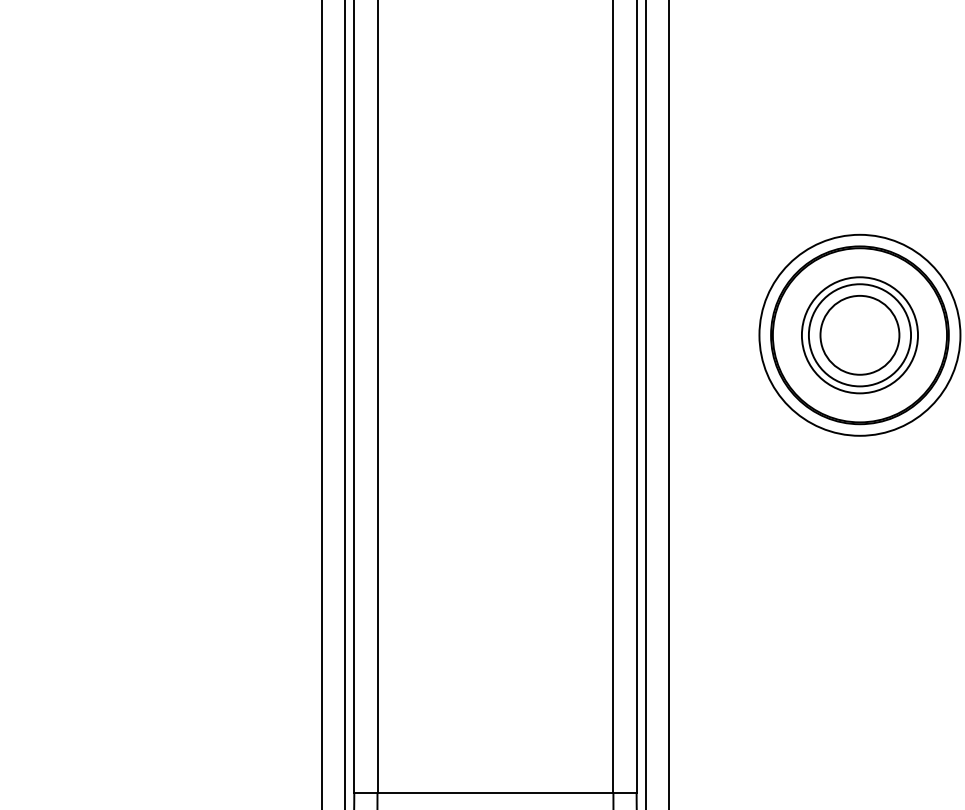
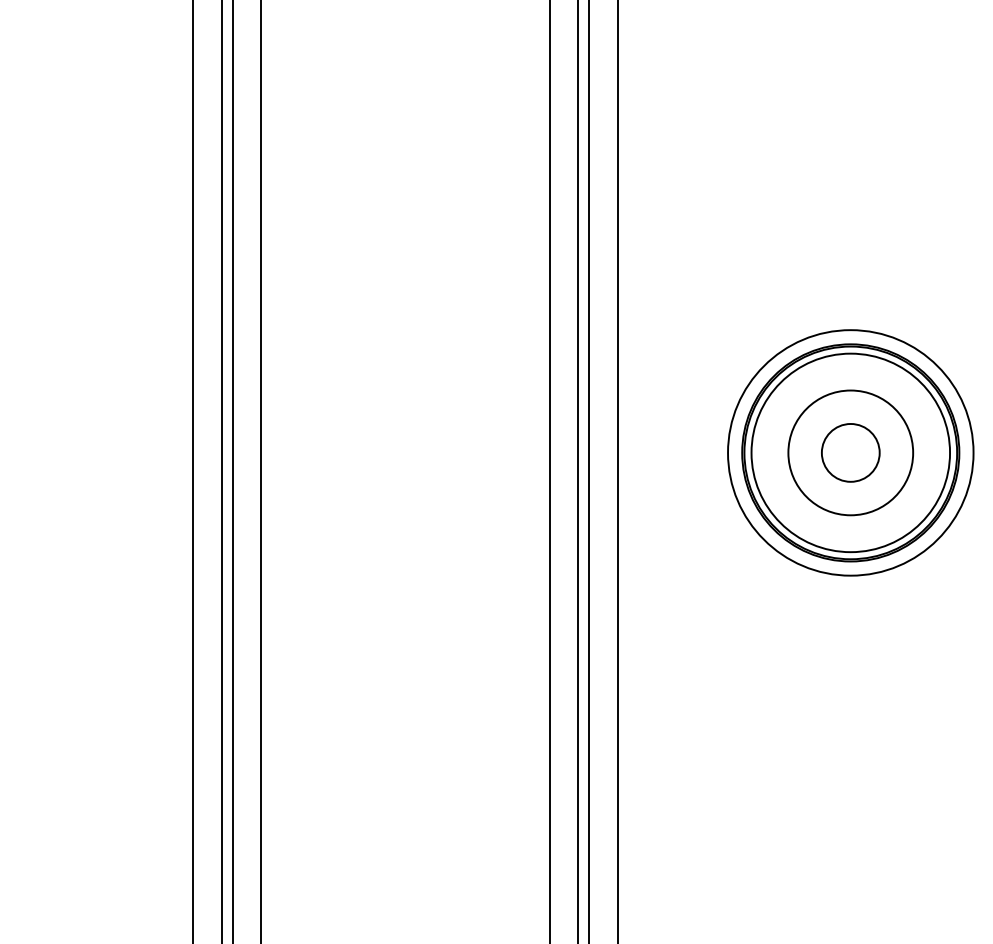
circle: (859, 334) -> (850, 451), size x0.6
circle: (859, 335) -> (850, 453), size x1.4

